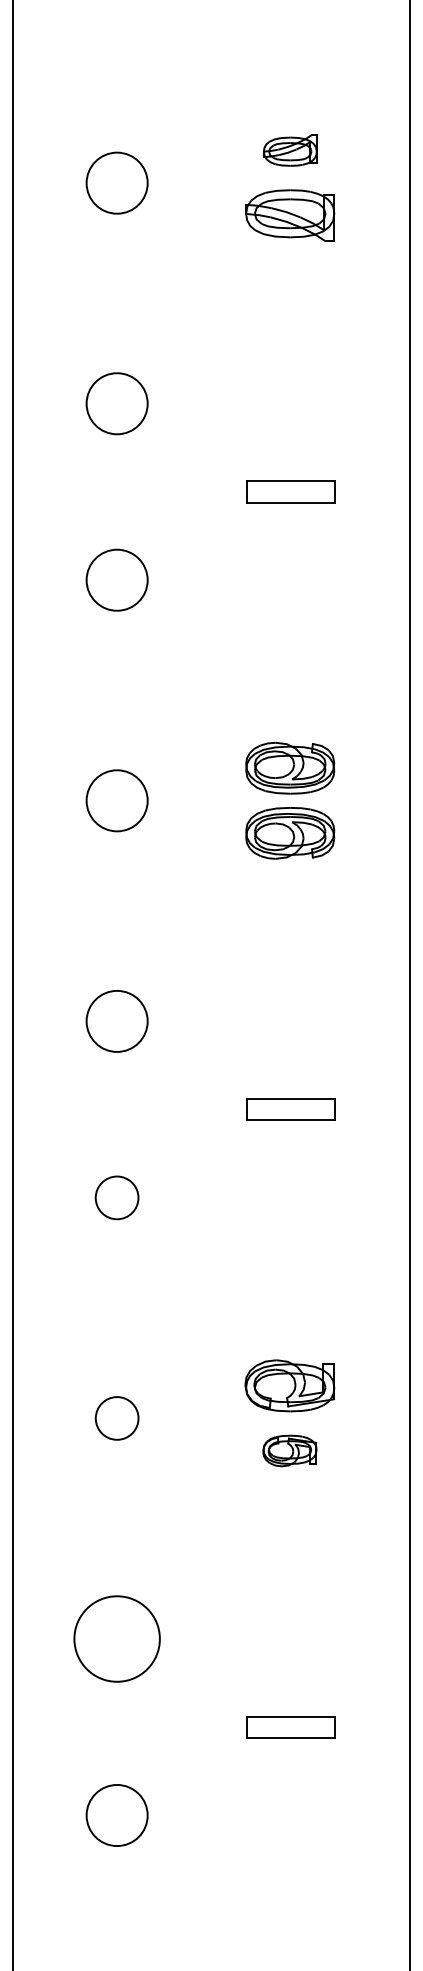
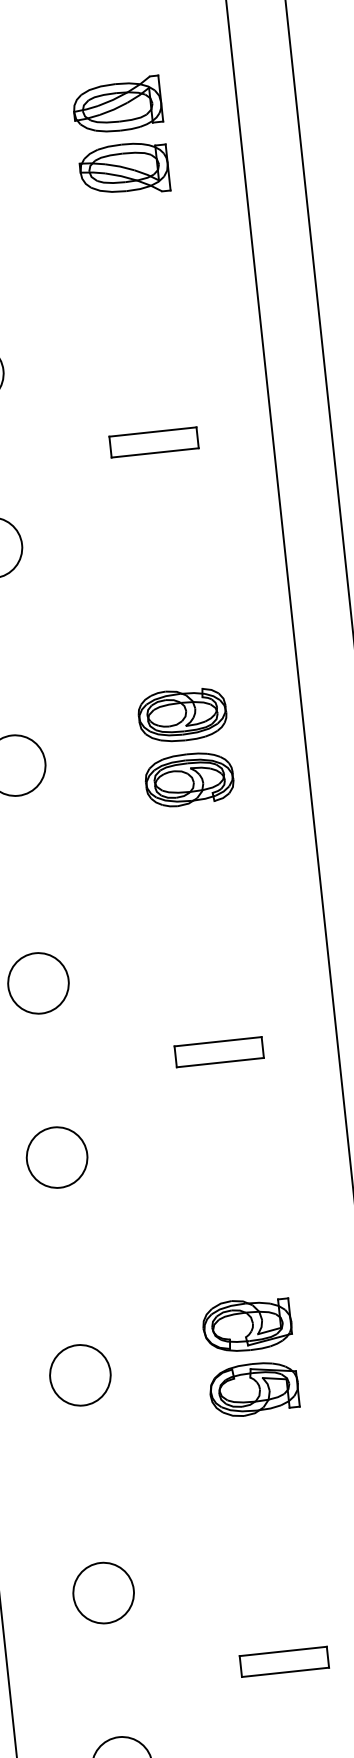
part: (290, 150) -> (117, 105), size x1.67
circle: (116, 1197) -> (56, 1157), size x1.43
circle: (116, 1417) -> (79, 1374), size x1.43
part: (289, 1450) -> (253, 1388), size x1.67
circle: (116, 1638) -> (102, 1592), size x0.71

